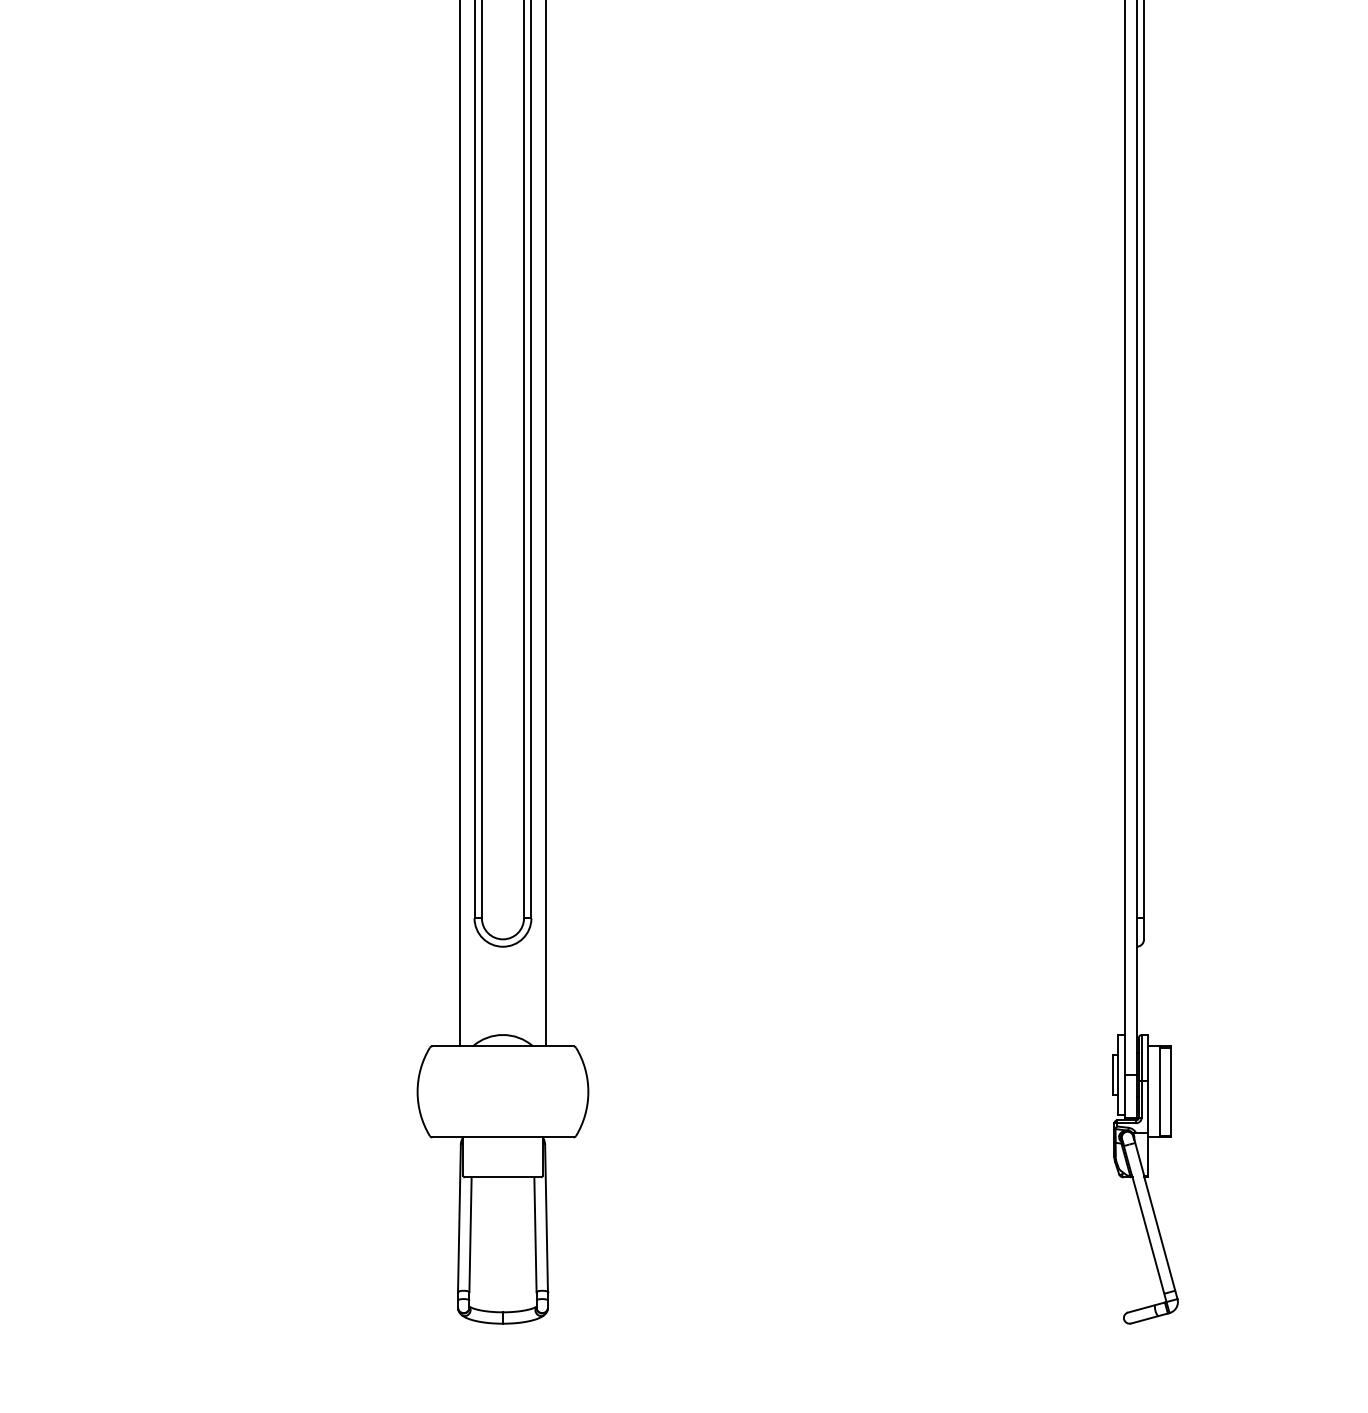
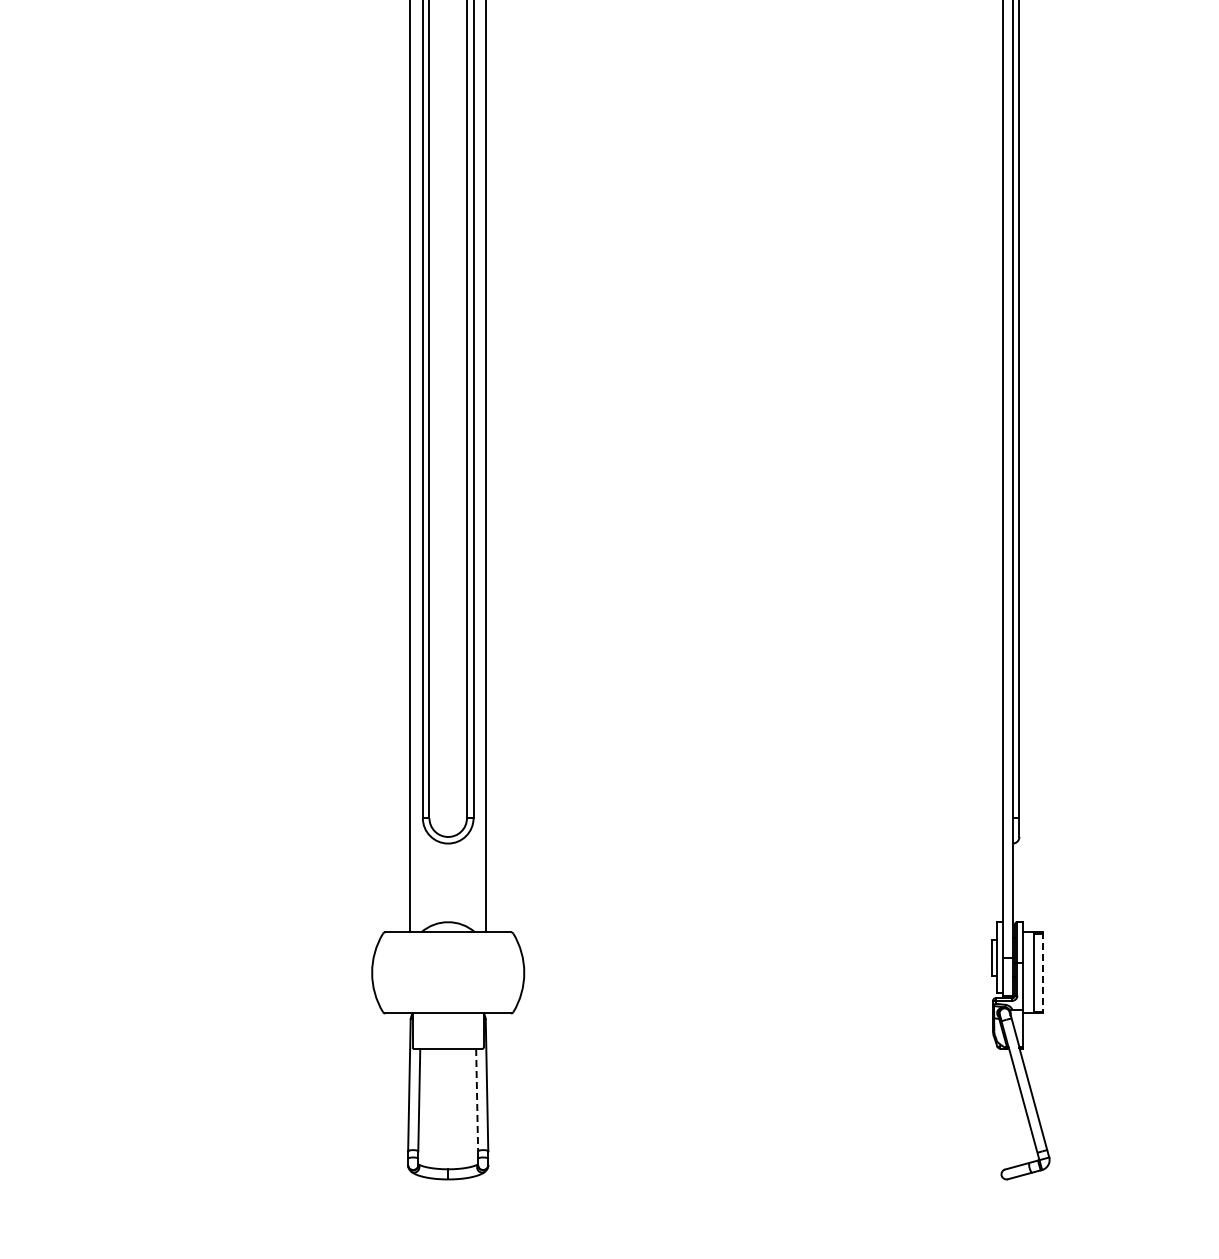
line: (1171, 1091) -> (1043, 972), solid -> dashed
line: (535, 1235) -> (477, 1100), solid -> dashed

